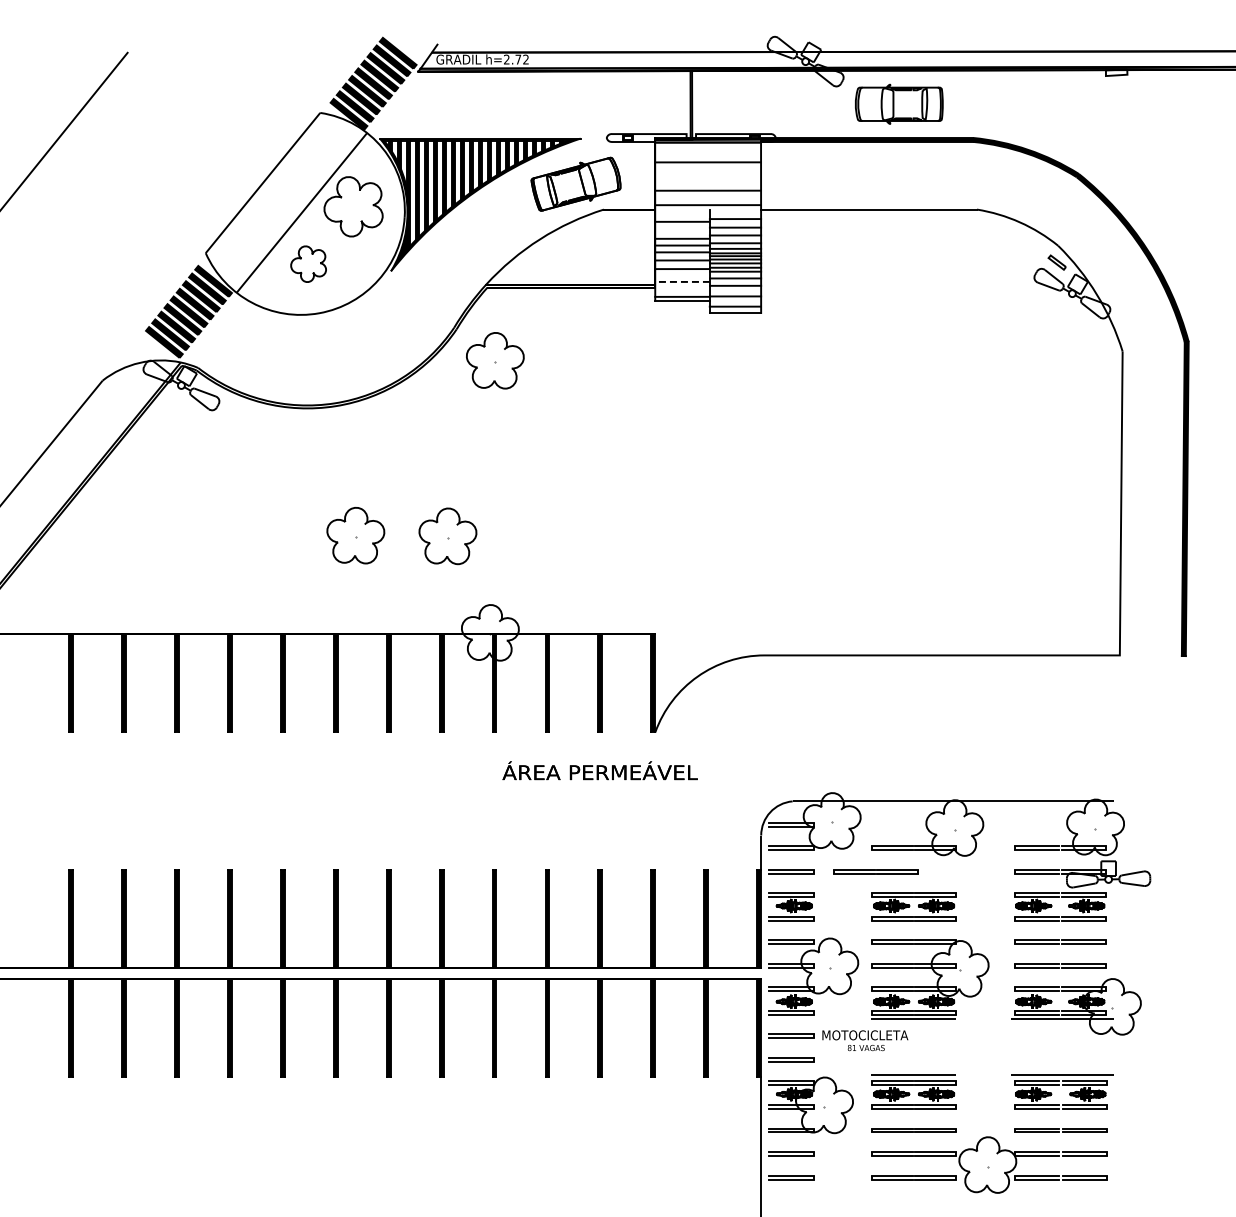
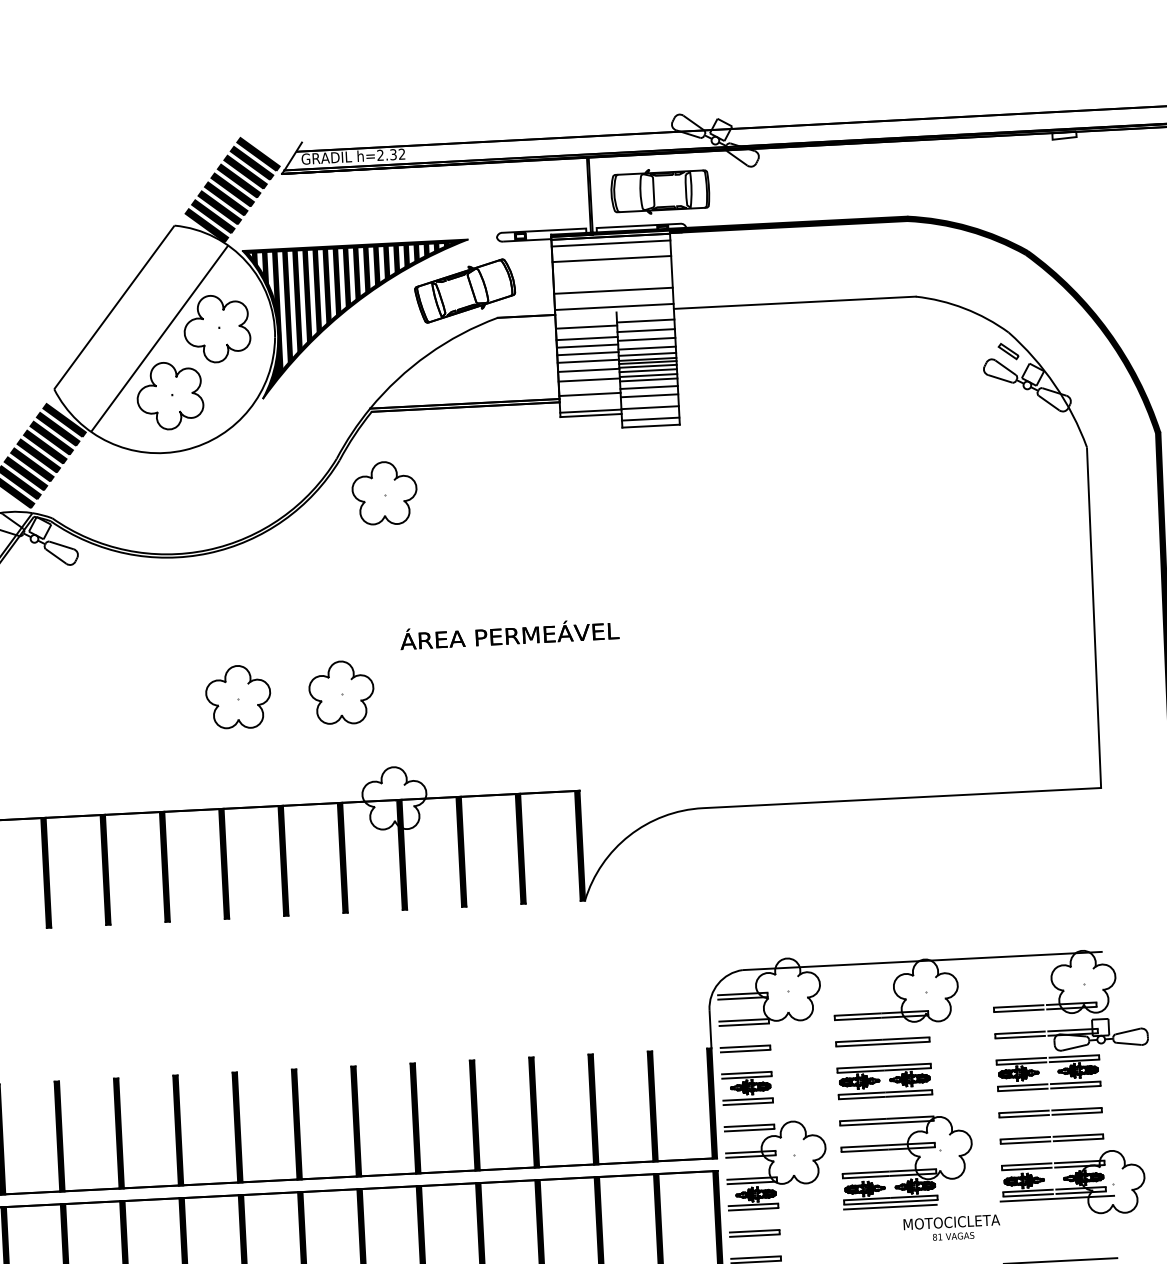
text: (518, 59) -> (393, 154), h=2.72 -> h=2.32
part: (899, 103) -> (660, 190), moved
line: (708, 148) -> (611, 243), added
line: (682, 232) -> (587, 339), added
part: (308, 263) -> (169, 394), size x1.67
line: (682, 281) -> (589, 393), dashed -> solid
text: (599, 770) -> (508, 633), moved
part: (875, 871) -> (882, 1041), moved
text: (865, 1040) -> (952, 1228), moved

